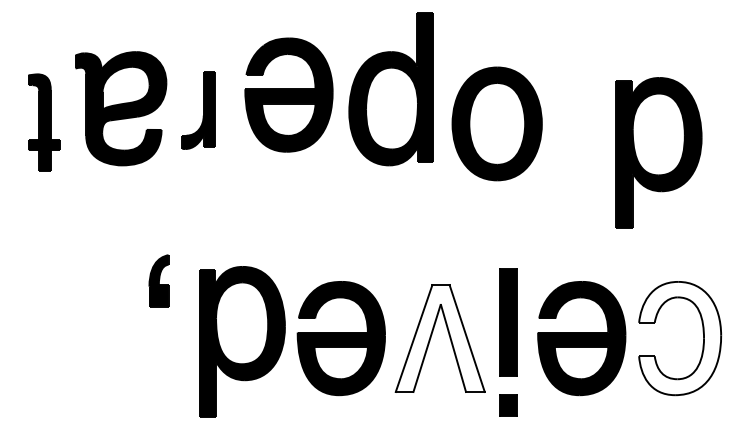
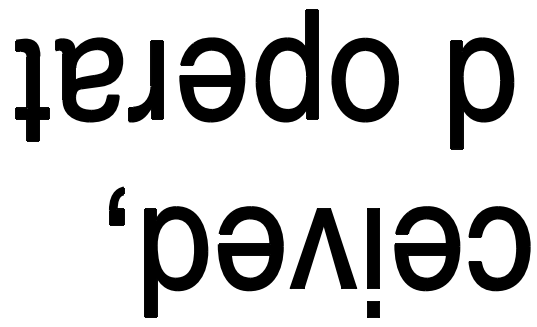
part: (289, 94) -> (212, 79), moved
part: (198, 110) -> (145, 81), size x1.43
part: (44, 121) -> (32, 89), size x1.43
part: (496, 123) -> (364, 79), moved
part: (659, 153) -> (482, 93), moved
fill: (440, 338) -> (323, 248), added
fill: (680, 338) -> (499, 248), added
part: (242, 340) -> (176, 261), moved
part: (508, 340) -> (373, 262), moved

